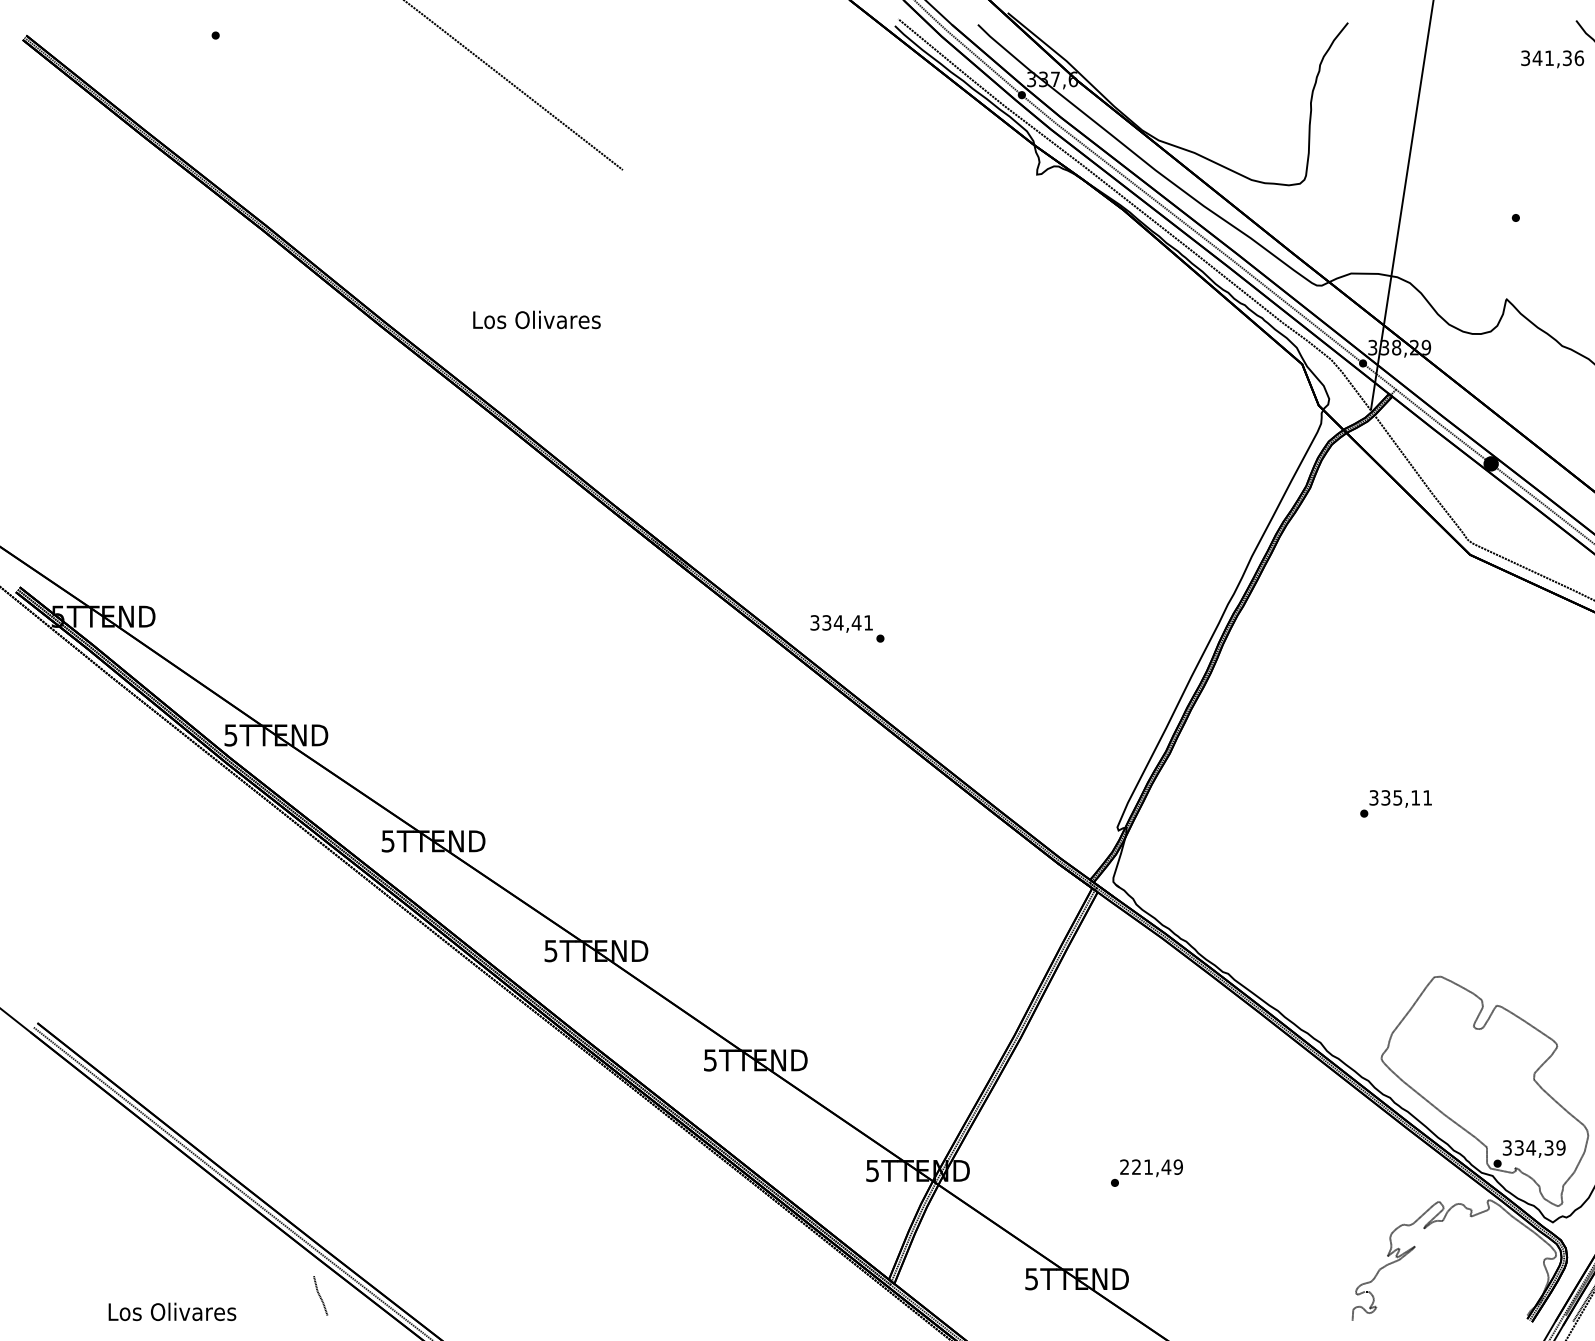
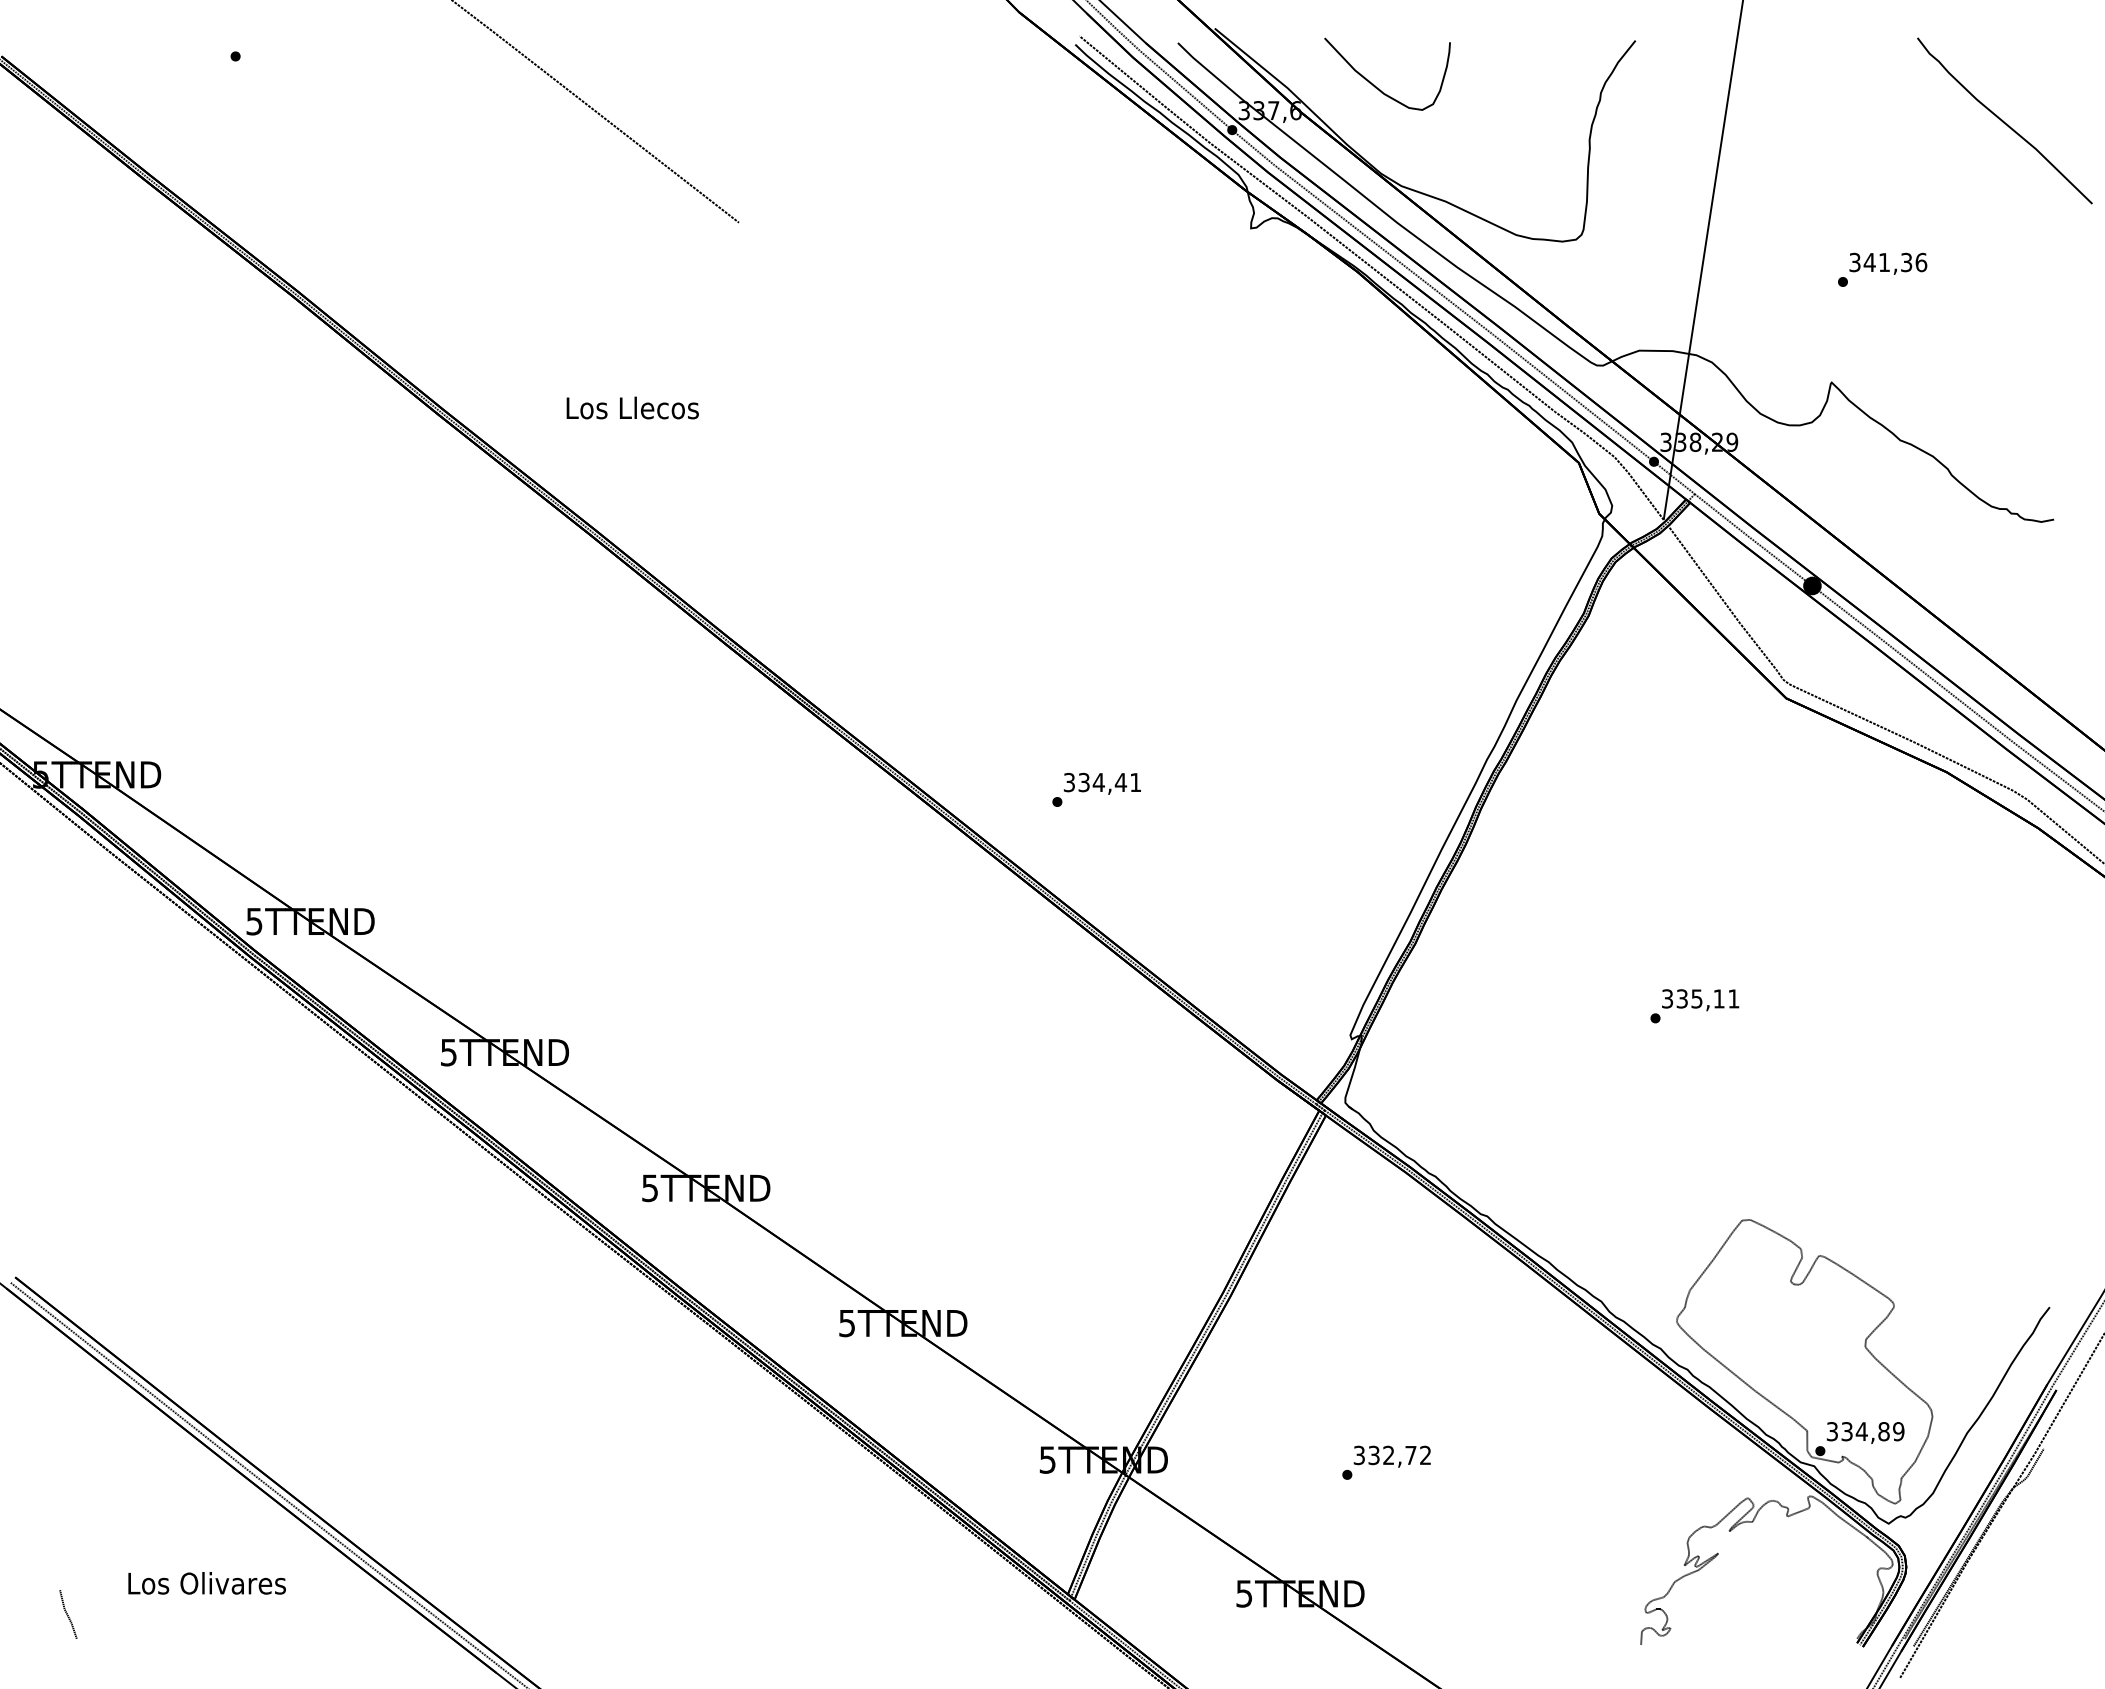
part: (1137, 59) -> (1375, 85), added
text: (1552, 59) -> (1888, 263), moved
text: (536, 319) -> (632, 407), Los Olivares -> Los Llecos
text: (840, 623) -> (1101, 783), moved
text: (1548, 1147) -> (1883, 1431), 334,39 -> 334,89
text: (1151, 1167) -> (1392, 1455), 221,49 -> 332,72
line: (320, 1295) -> (68, 1614), moved
text: (171, 1312) -> (206, 1583), moved

